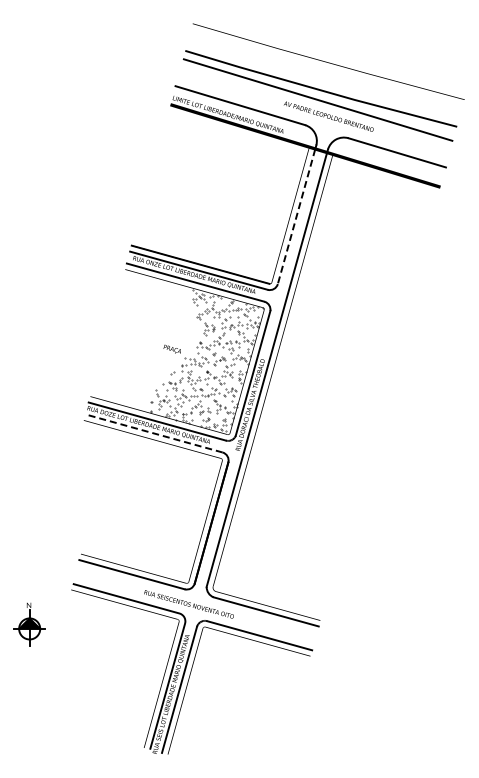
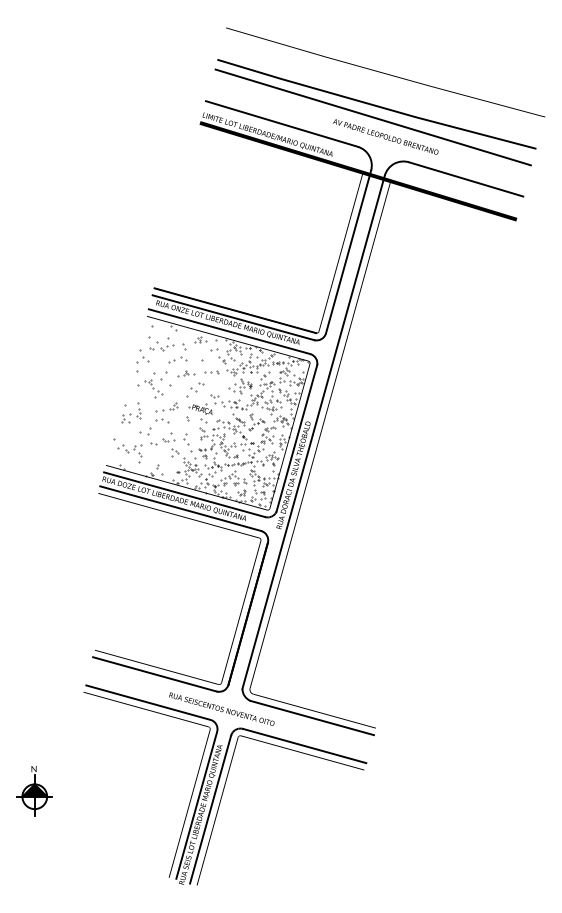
line: (296, 216) -> (347, 254), dashed -> solid
hatch: (176, 352) -> (207, 413), added
line: (153, 433) -> (180, 508), dashed -> solid
part: (29, 624) -> (34, 791), moved

